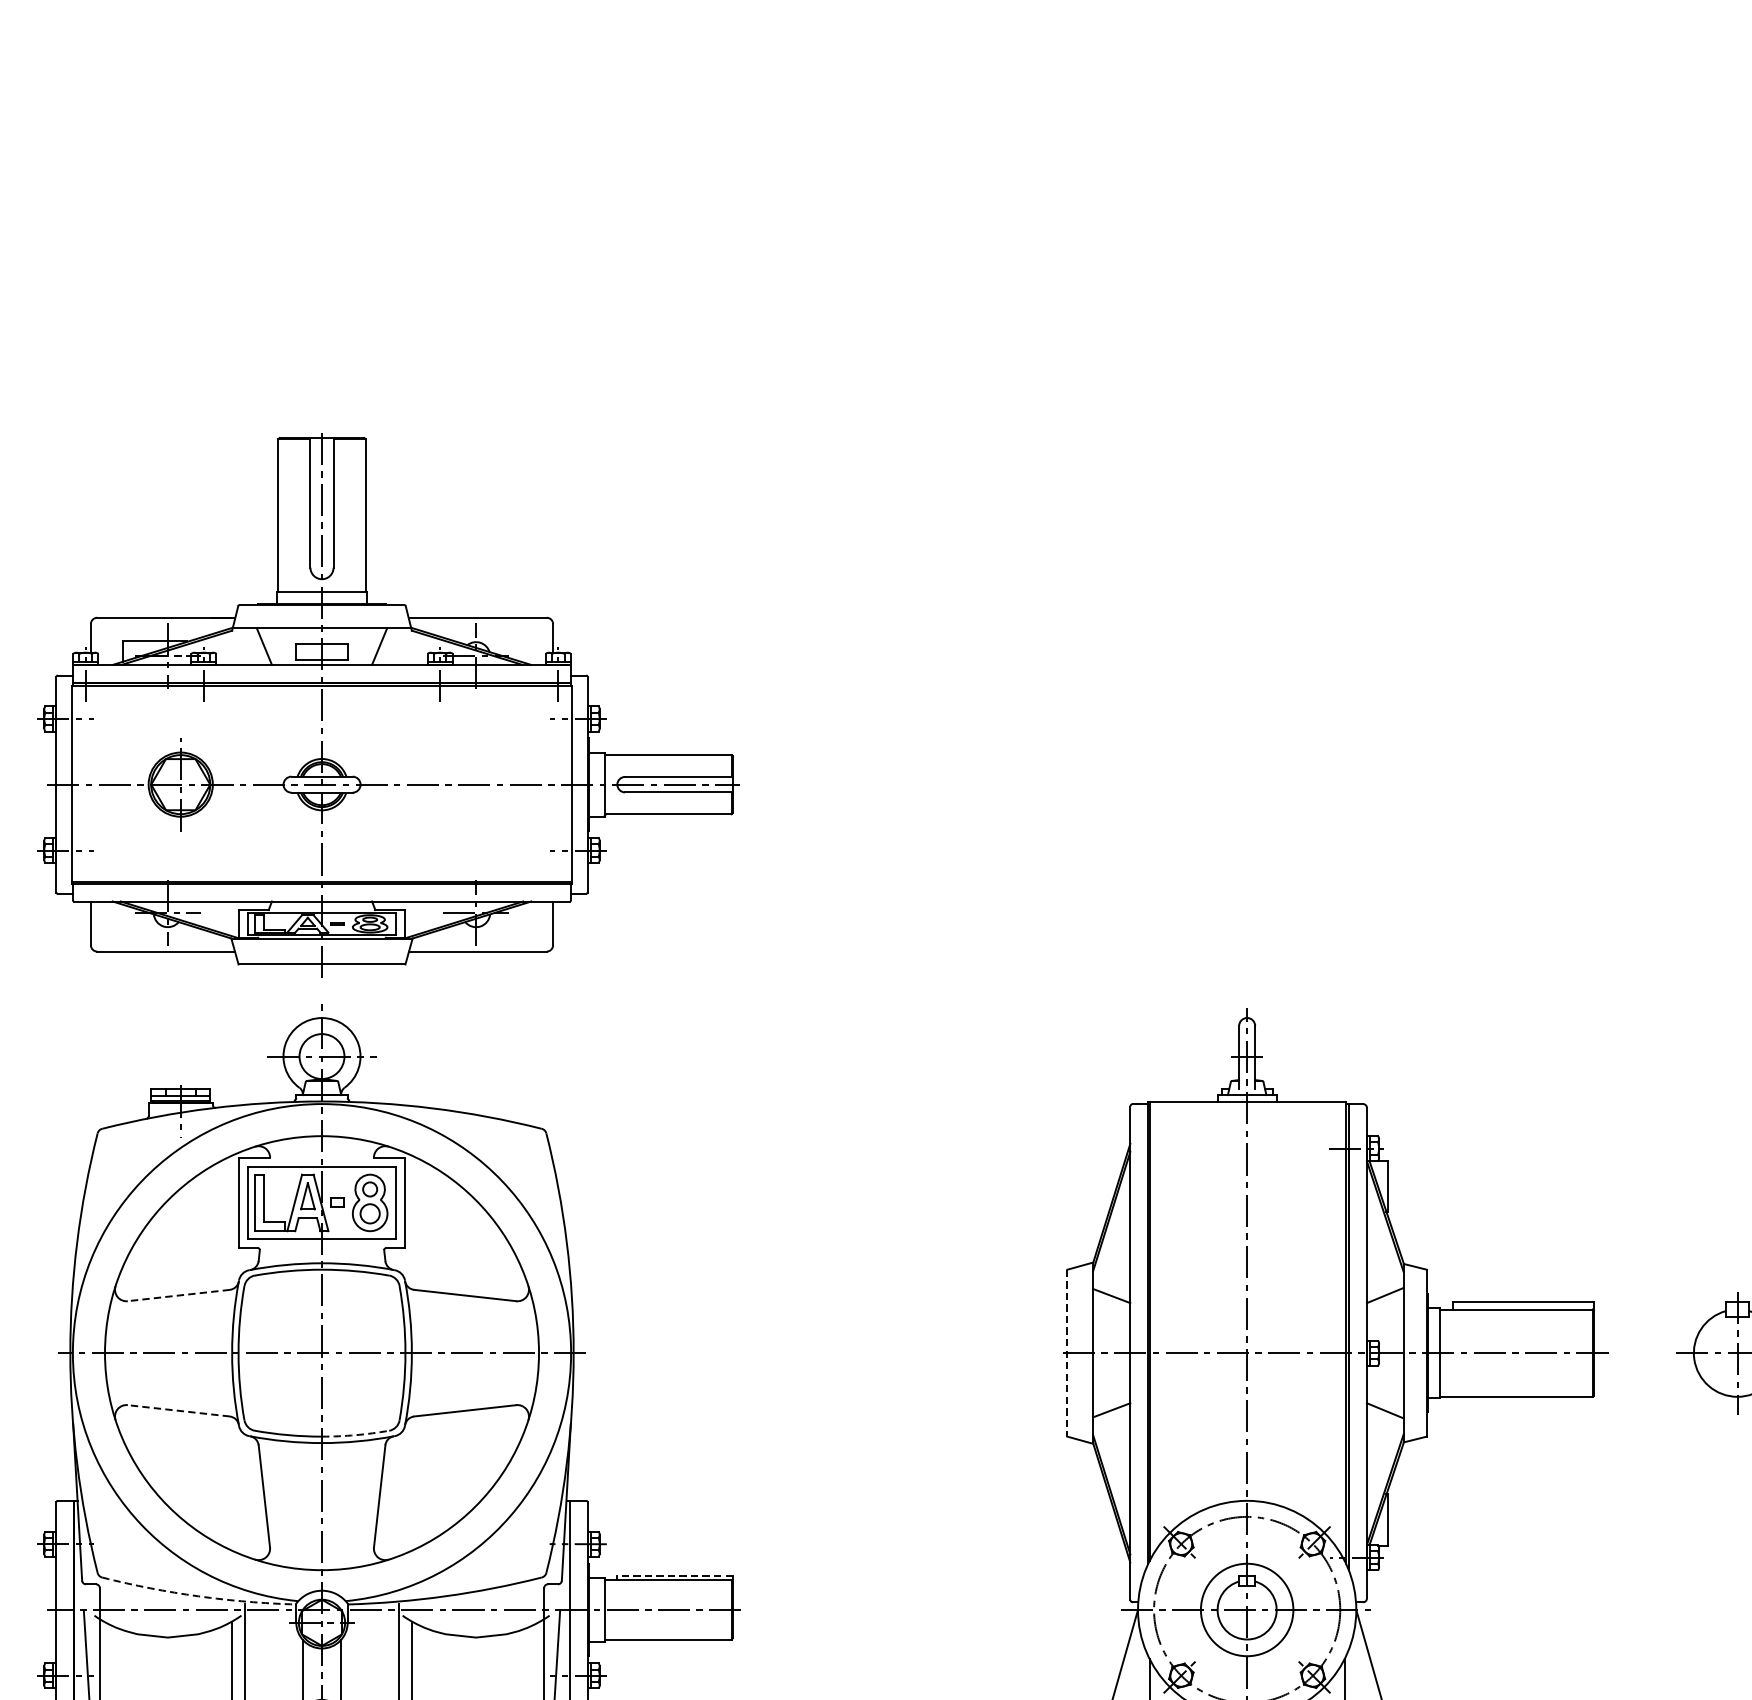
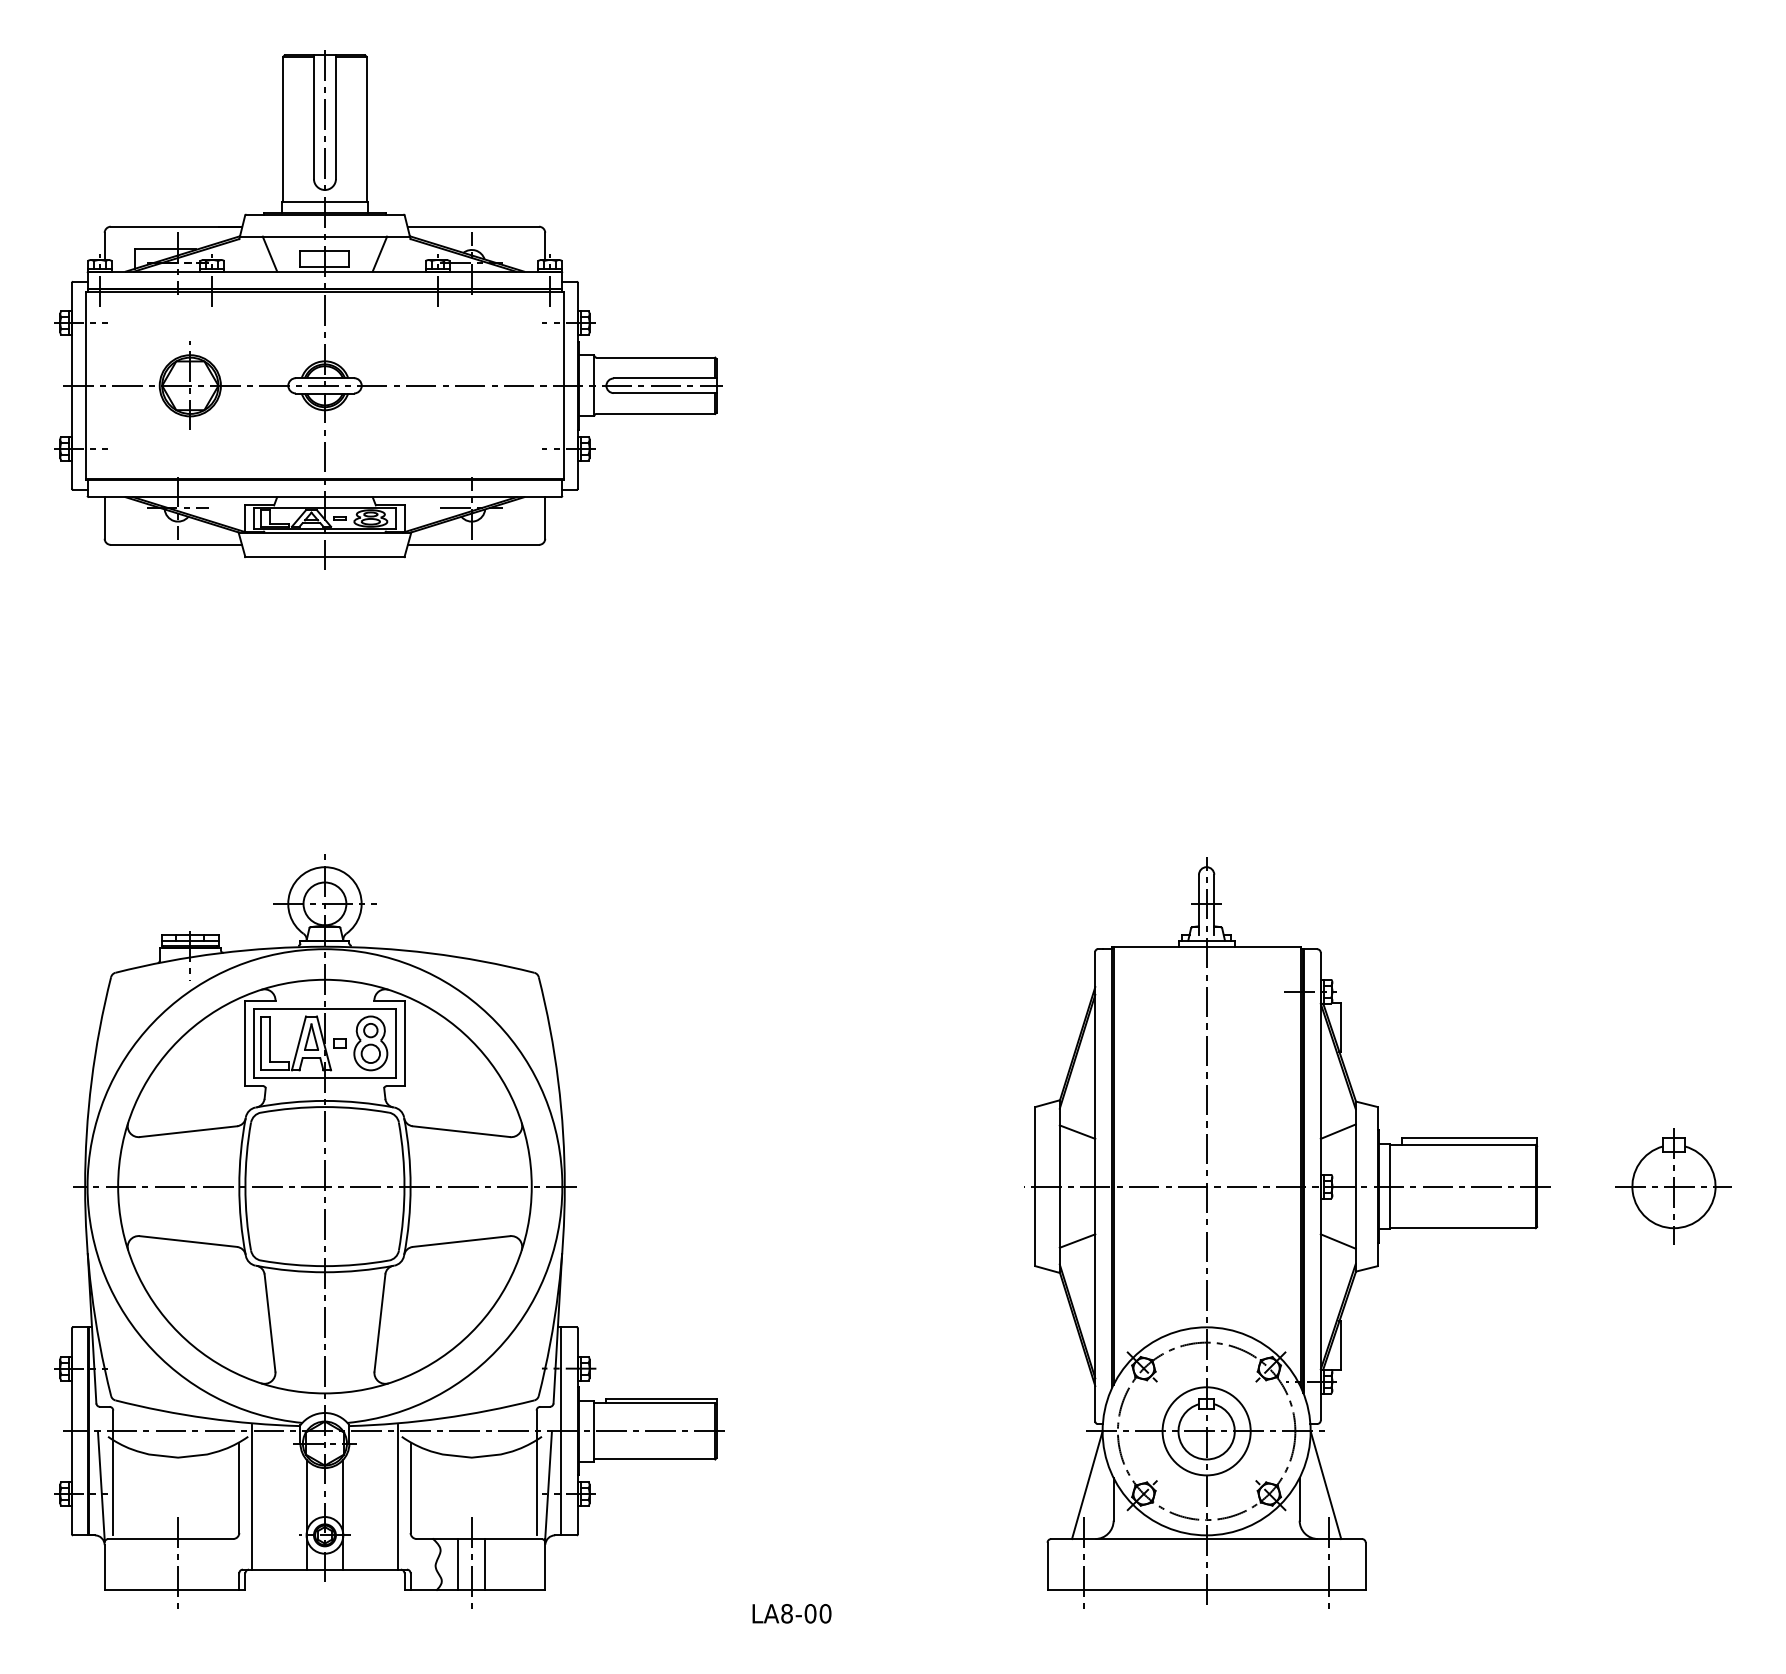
part: (388, 704) -> (388, 309), moved
line: (178, 1295) -> (188, 1131), dashed -> solid
line: (1067, 1353) -> (1035, 1186), dashed -> solid
line: (178, 1410) -> (188, 1241), dashed -> solid
arc: (356, 1434) -> (357, 1264), dashed -> solid
line: (674, 1575) -> (660, 1398), dashed -> solid
arc: (198, 1596) -> (207, 1418), dashed -> solid

